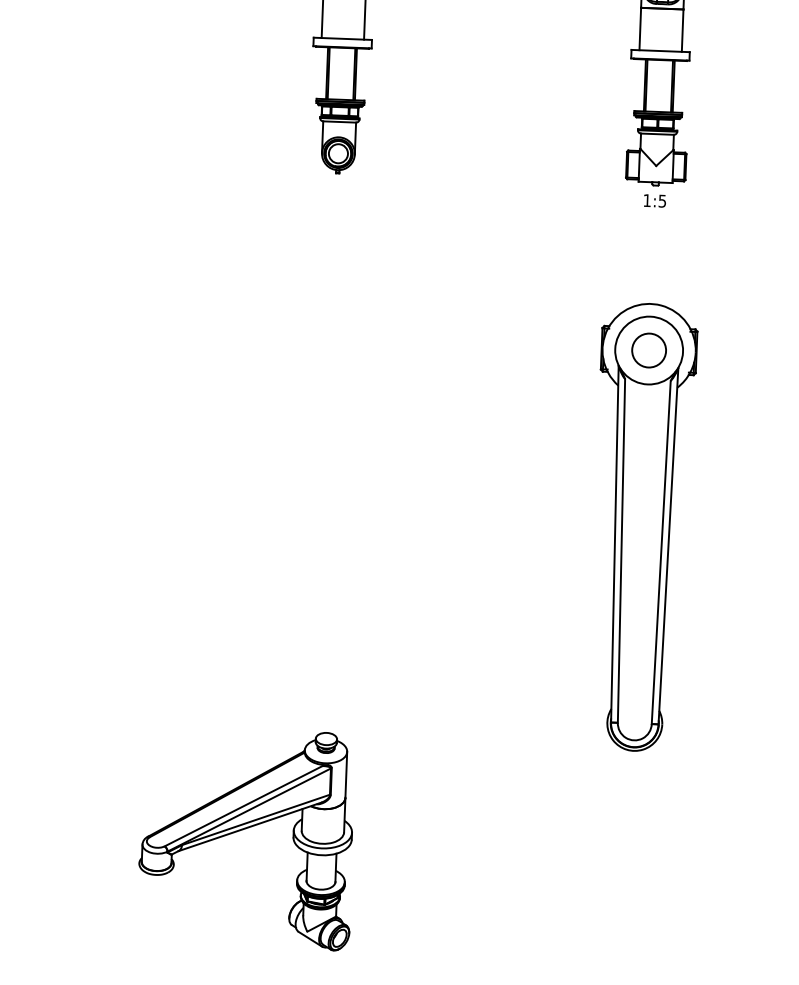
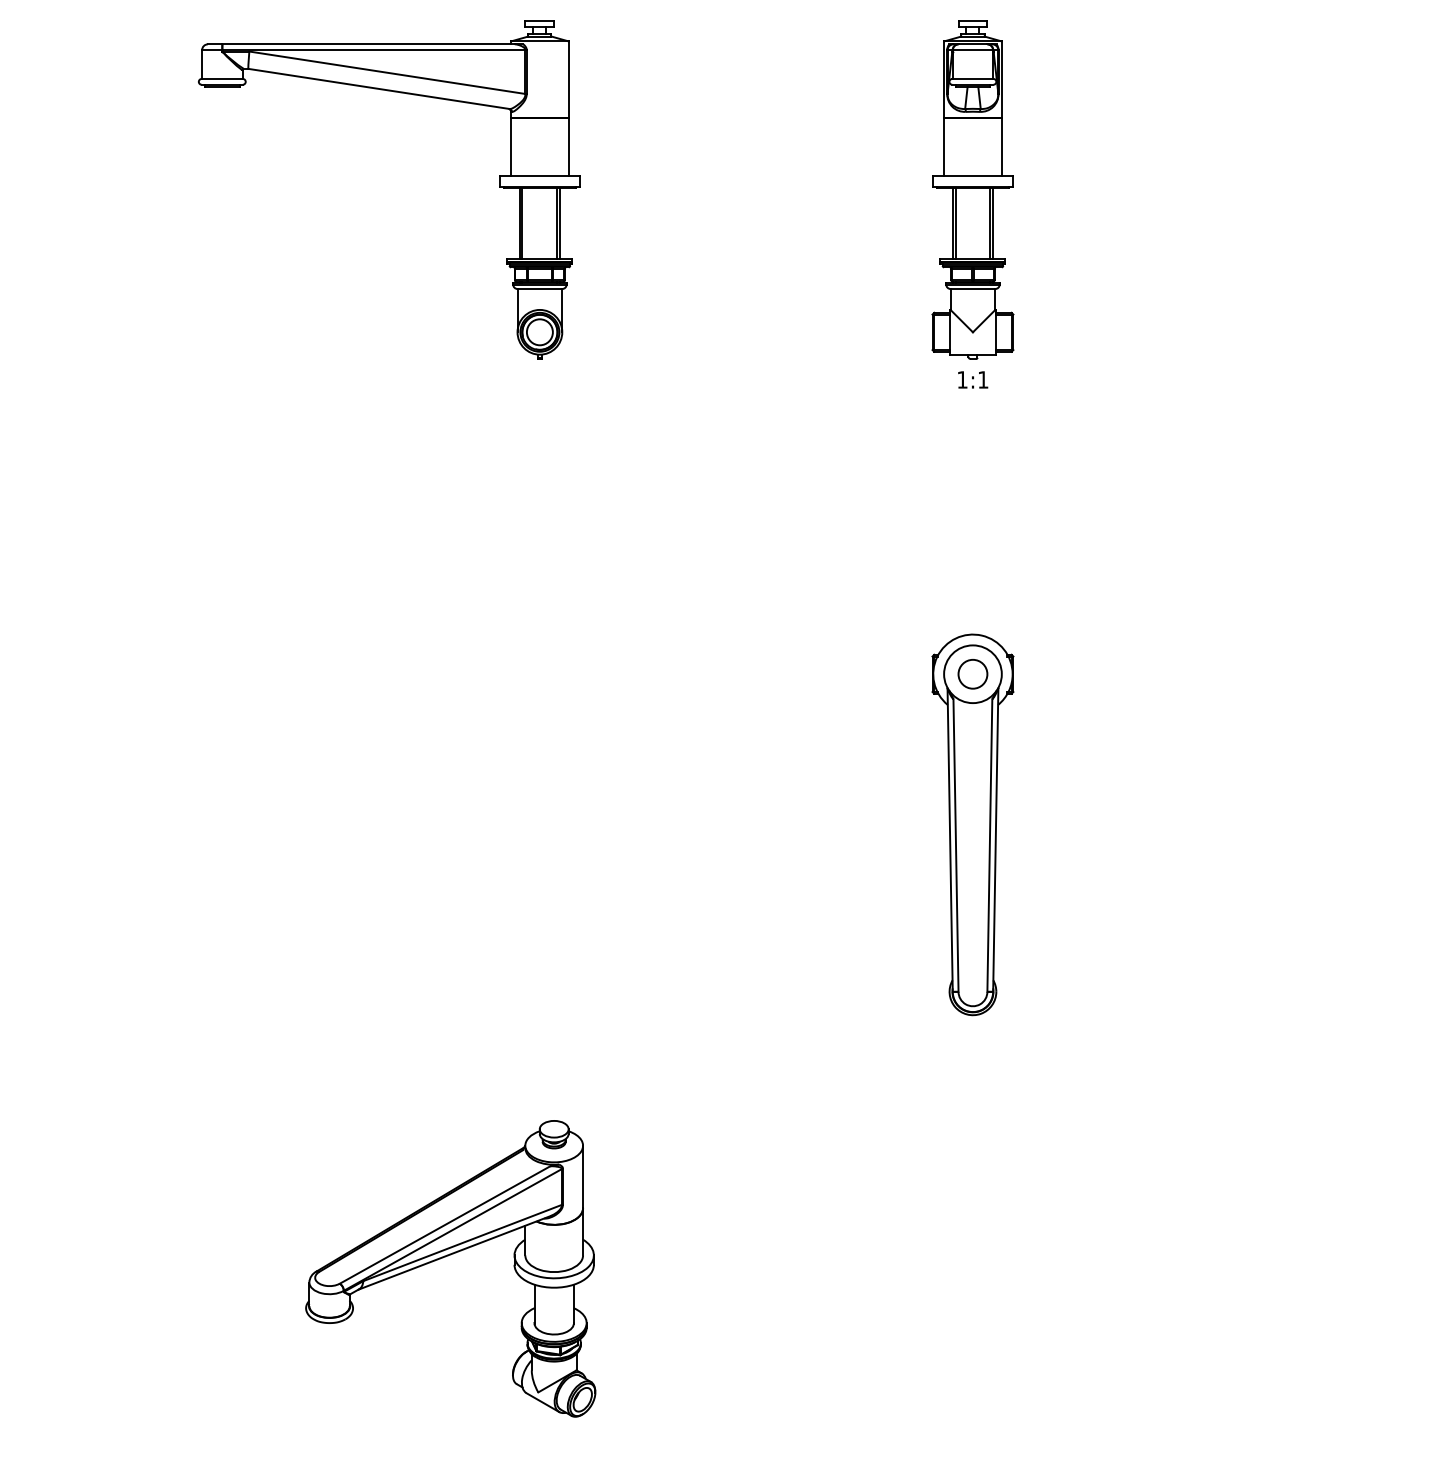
text: (662, 200) -> (983, 379), 1:5 -> 1:1
part: (642, 527) -> (972, 824), size x0.62

